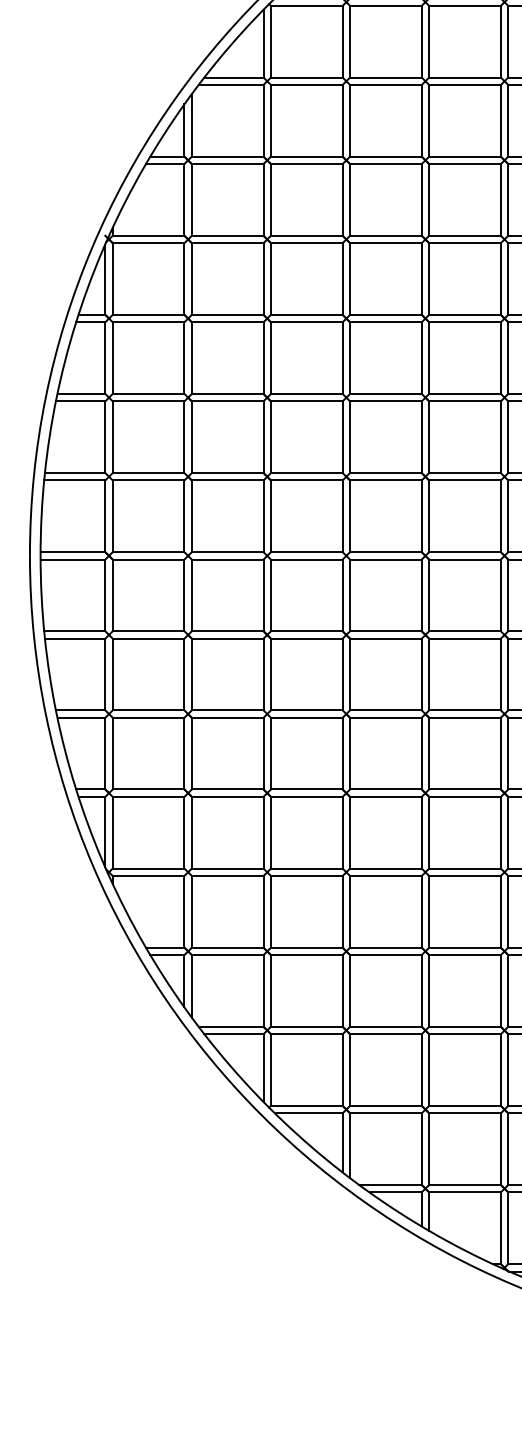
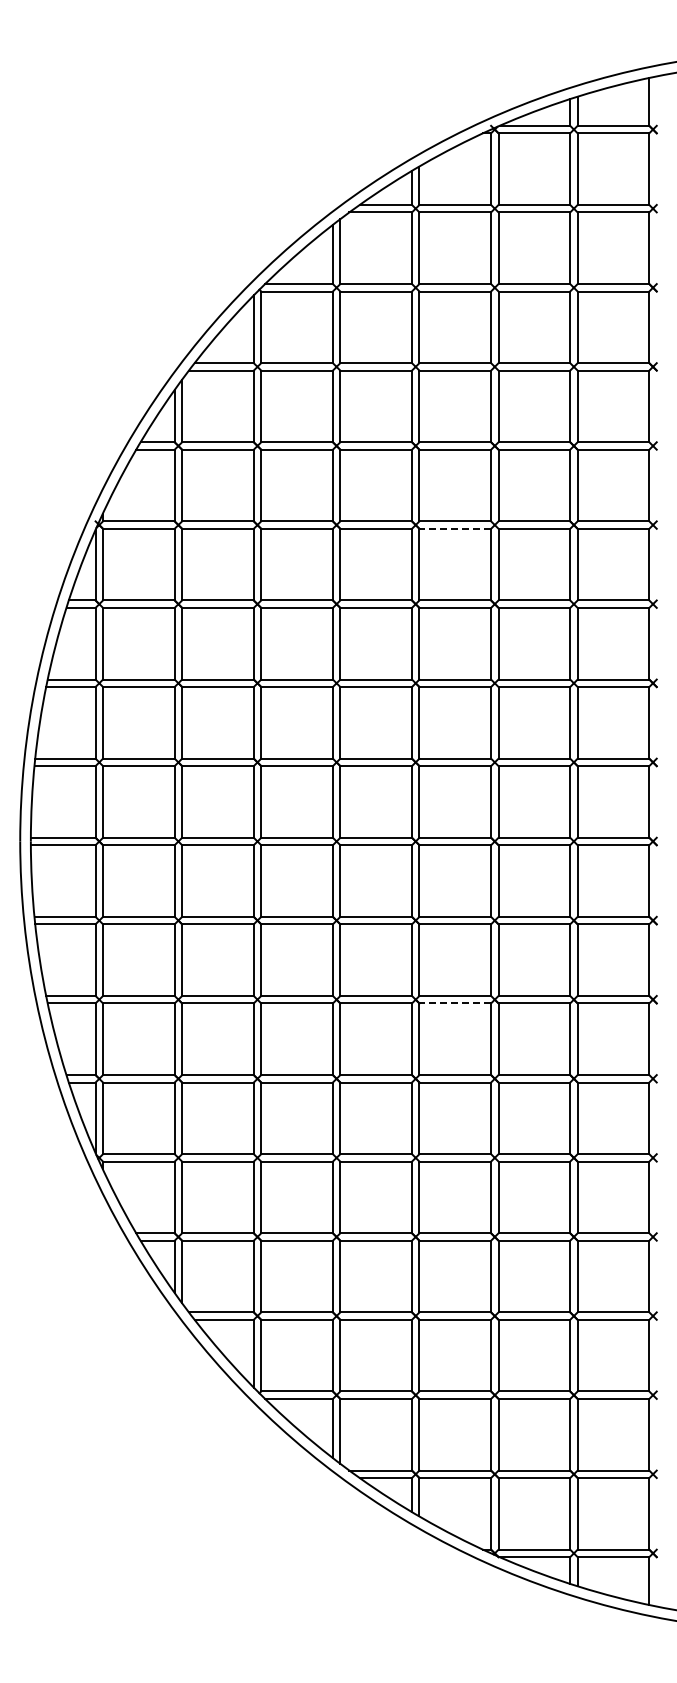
line: (465, 242) -> (455, 528), solid -> dashed
line: (465, 717) -> (455, 1003), solid -> dashed

